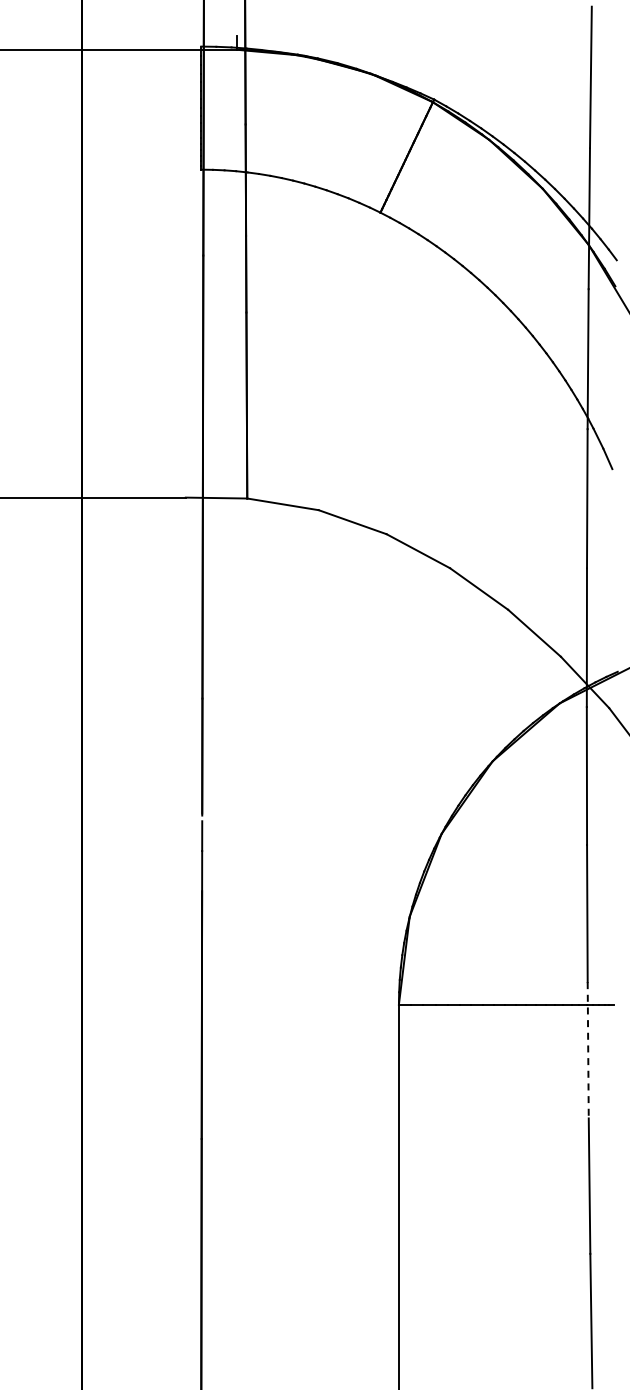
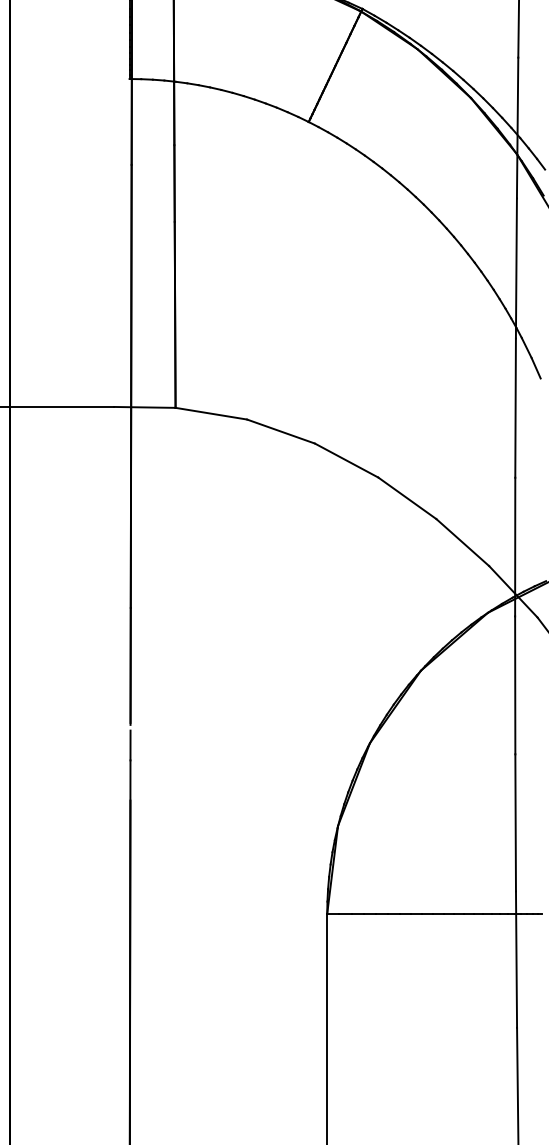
line: (588, 1050) -> (516, 959), dashed -> solid

